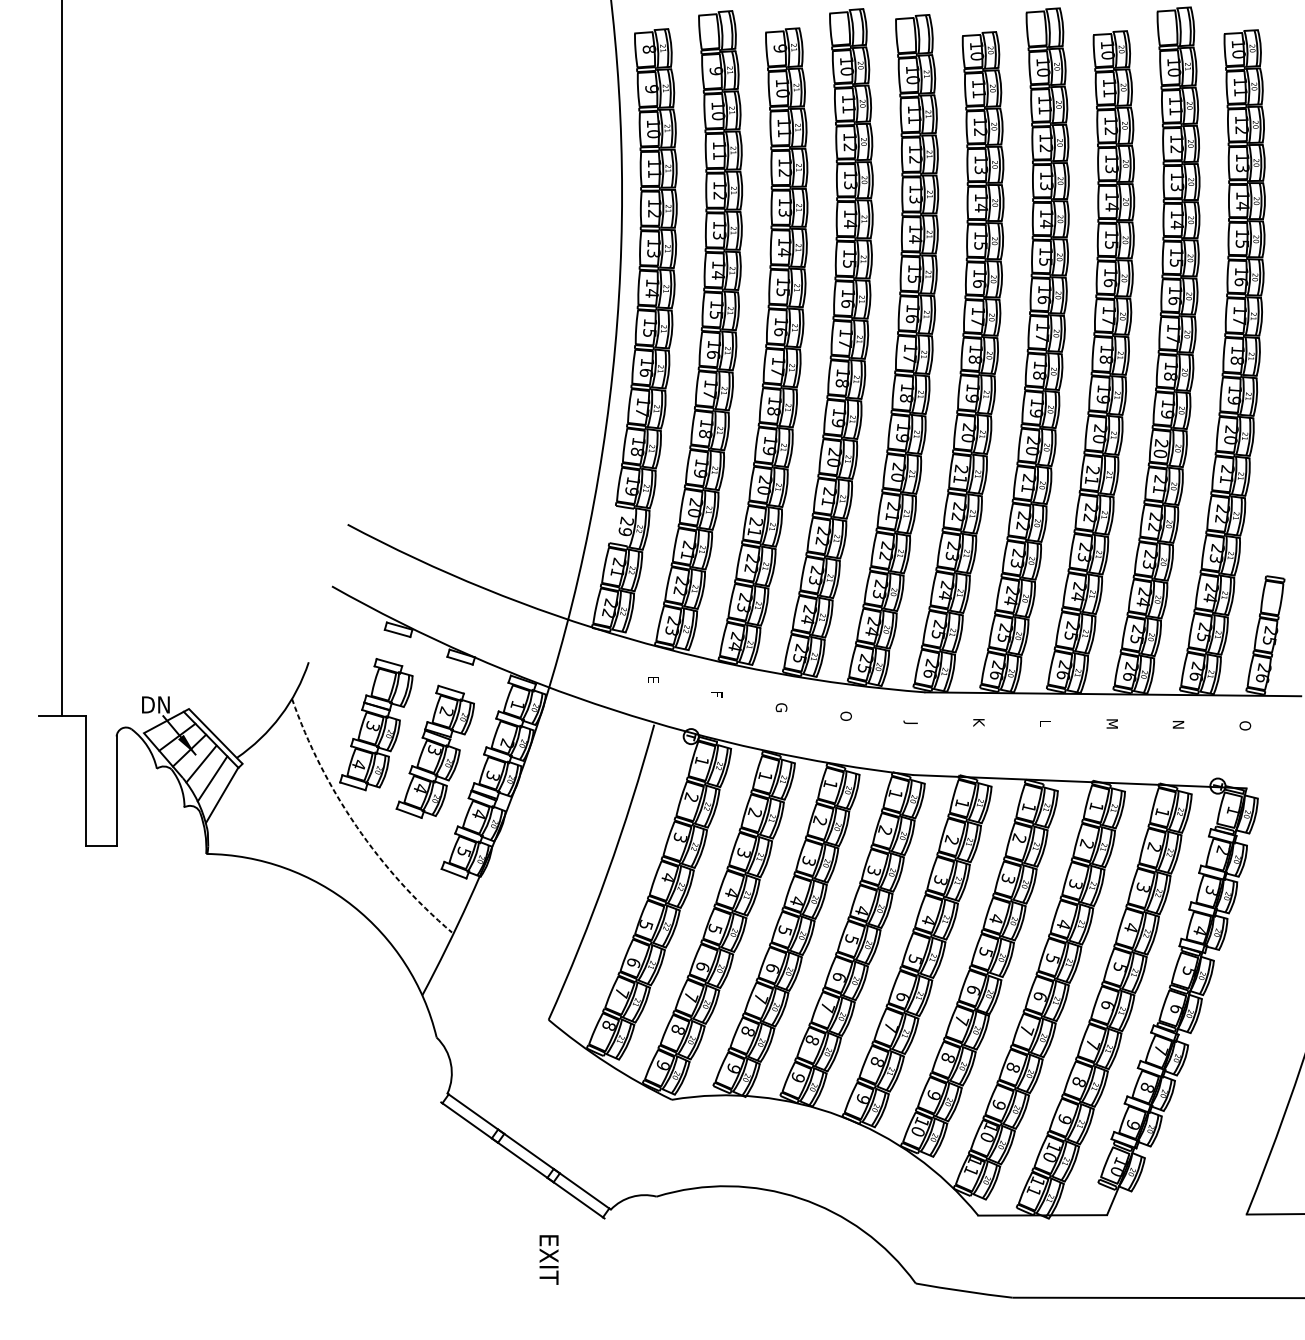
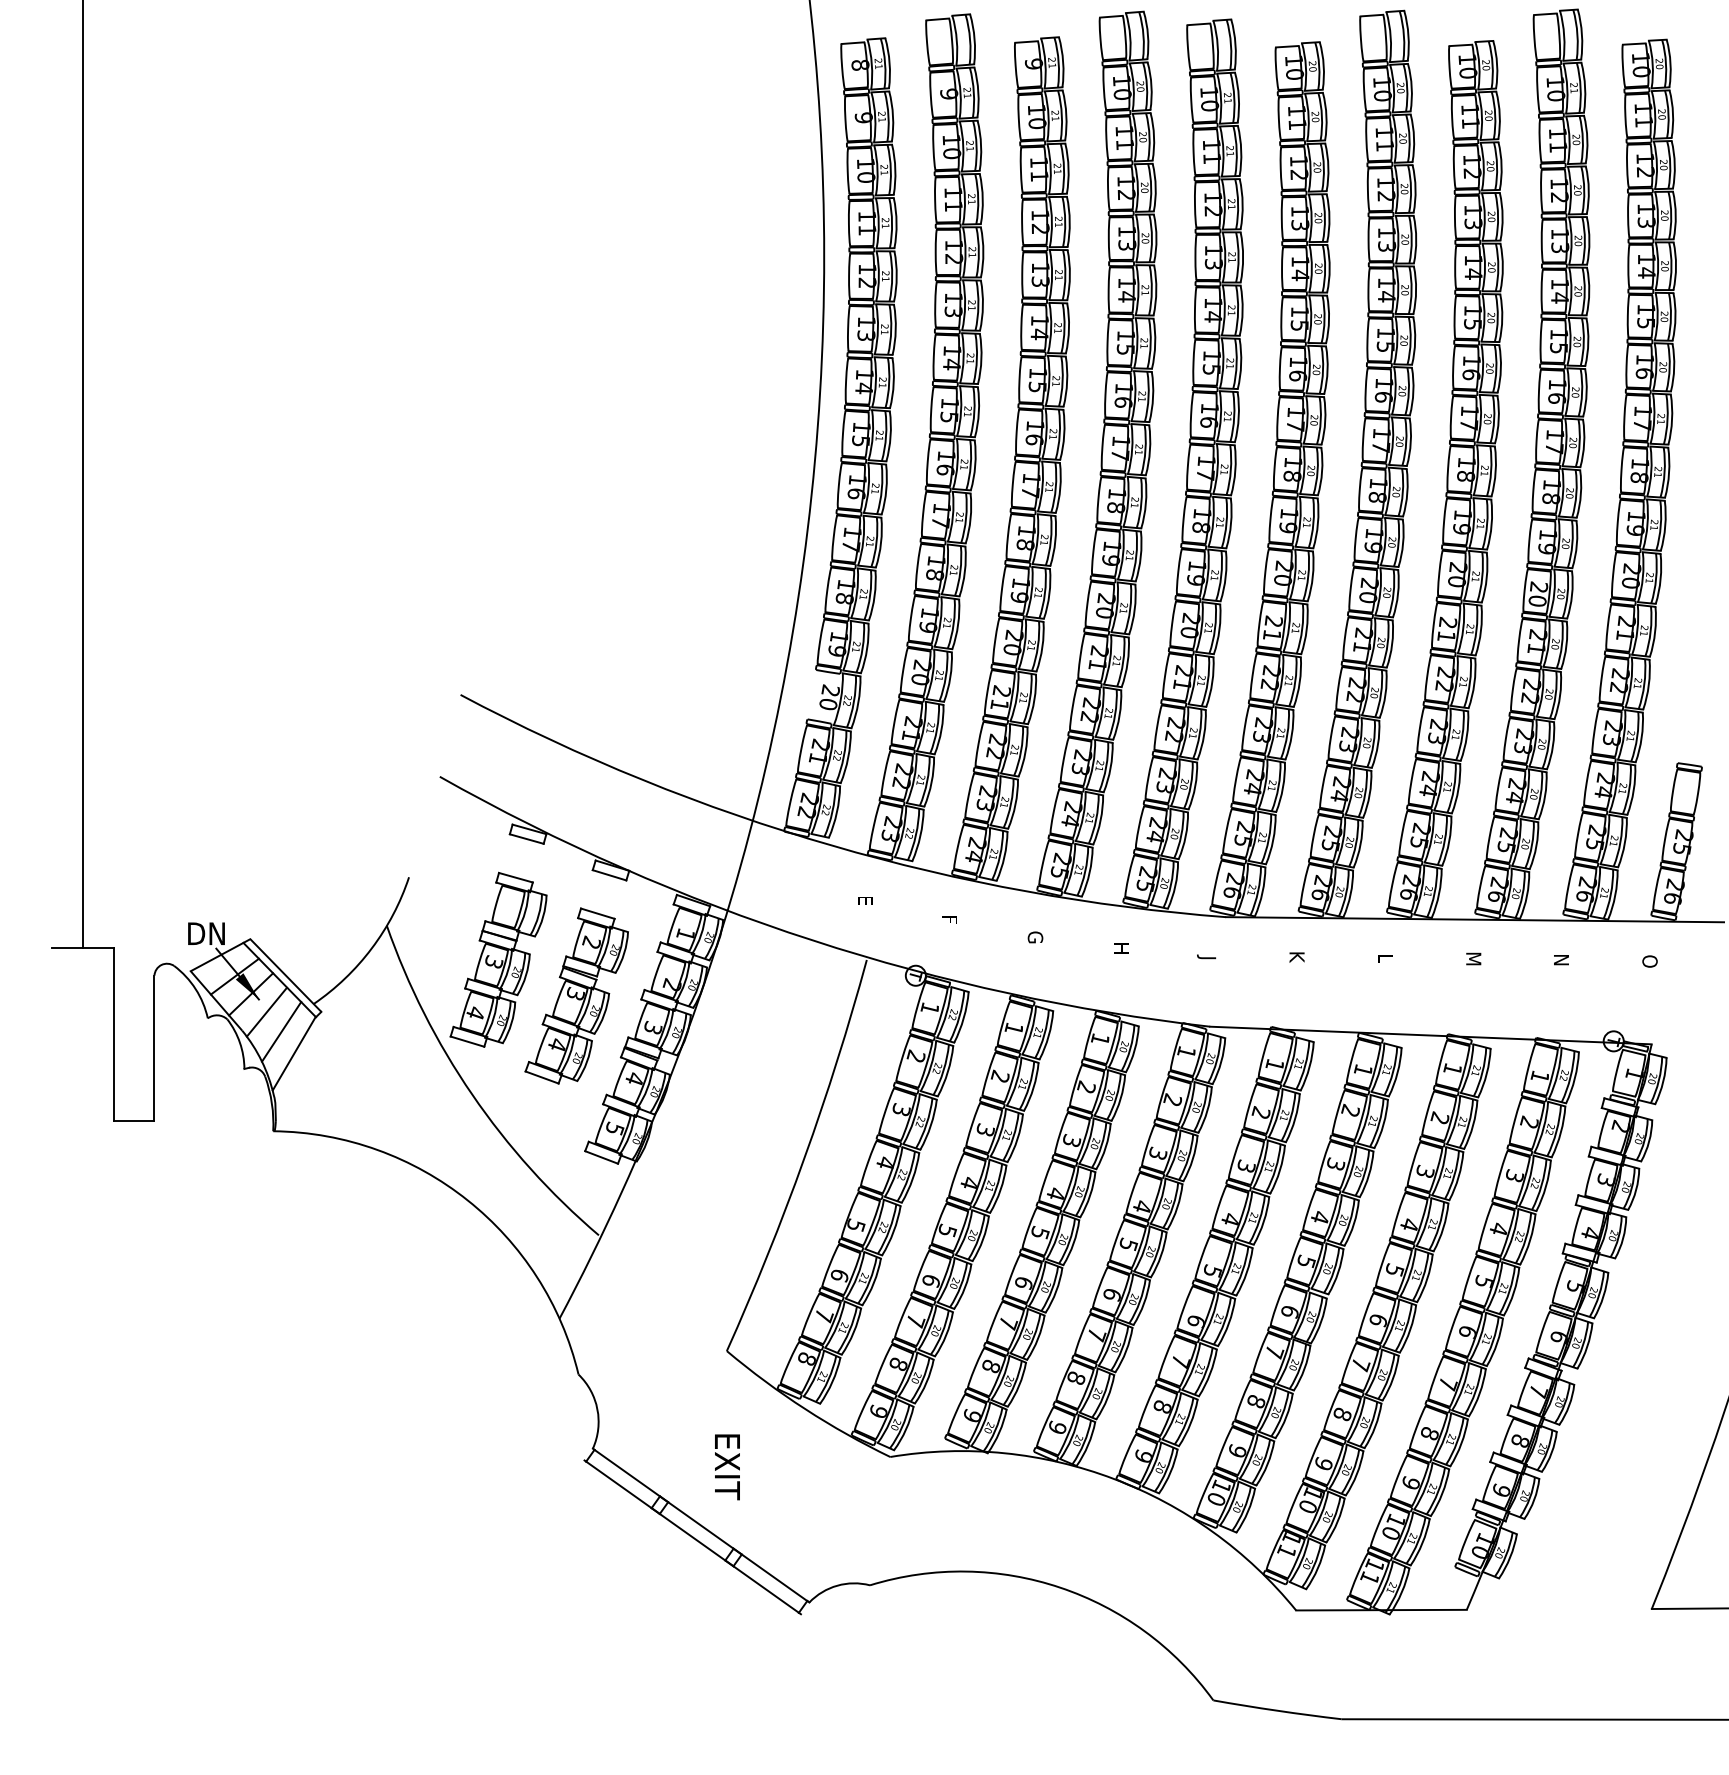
text: (625, 531) -> (828, 704), 29 -> 20
text: (845, 716) -> (1120, 948), O -> H
arc: (356, 826) -> (472, 1094), dashed -> solid
text: (549, 1260) -> (727, 1467), moved

